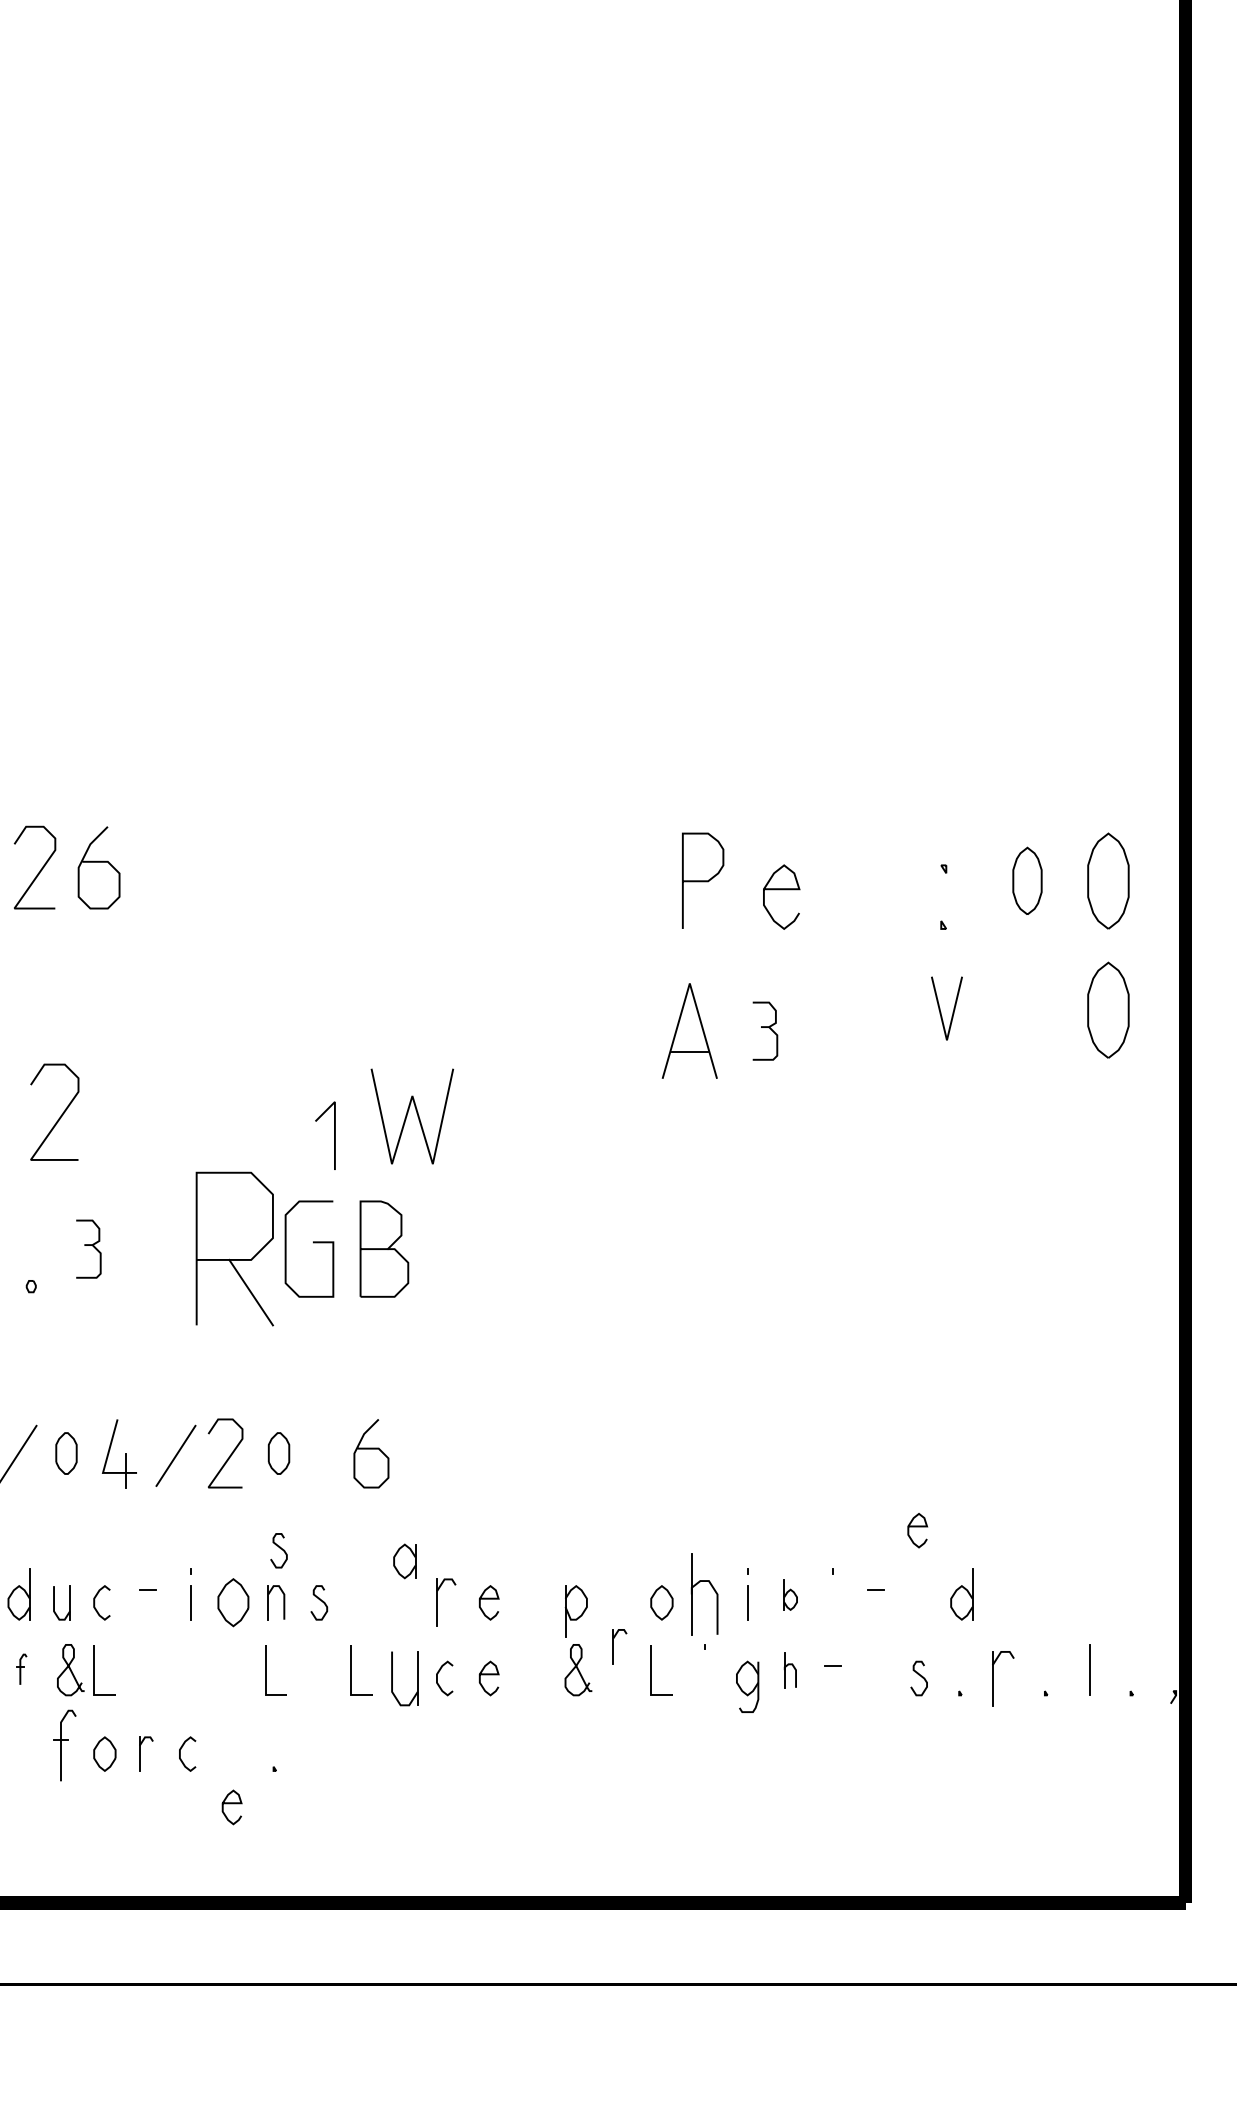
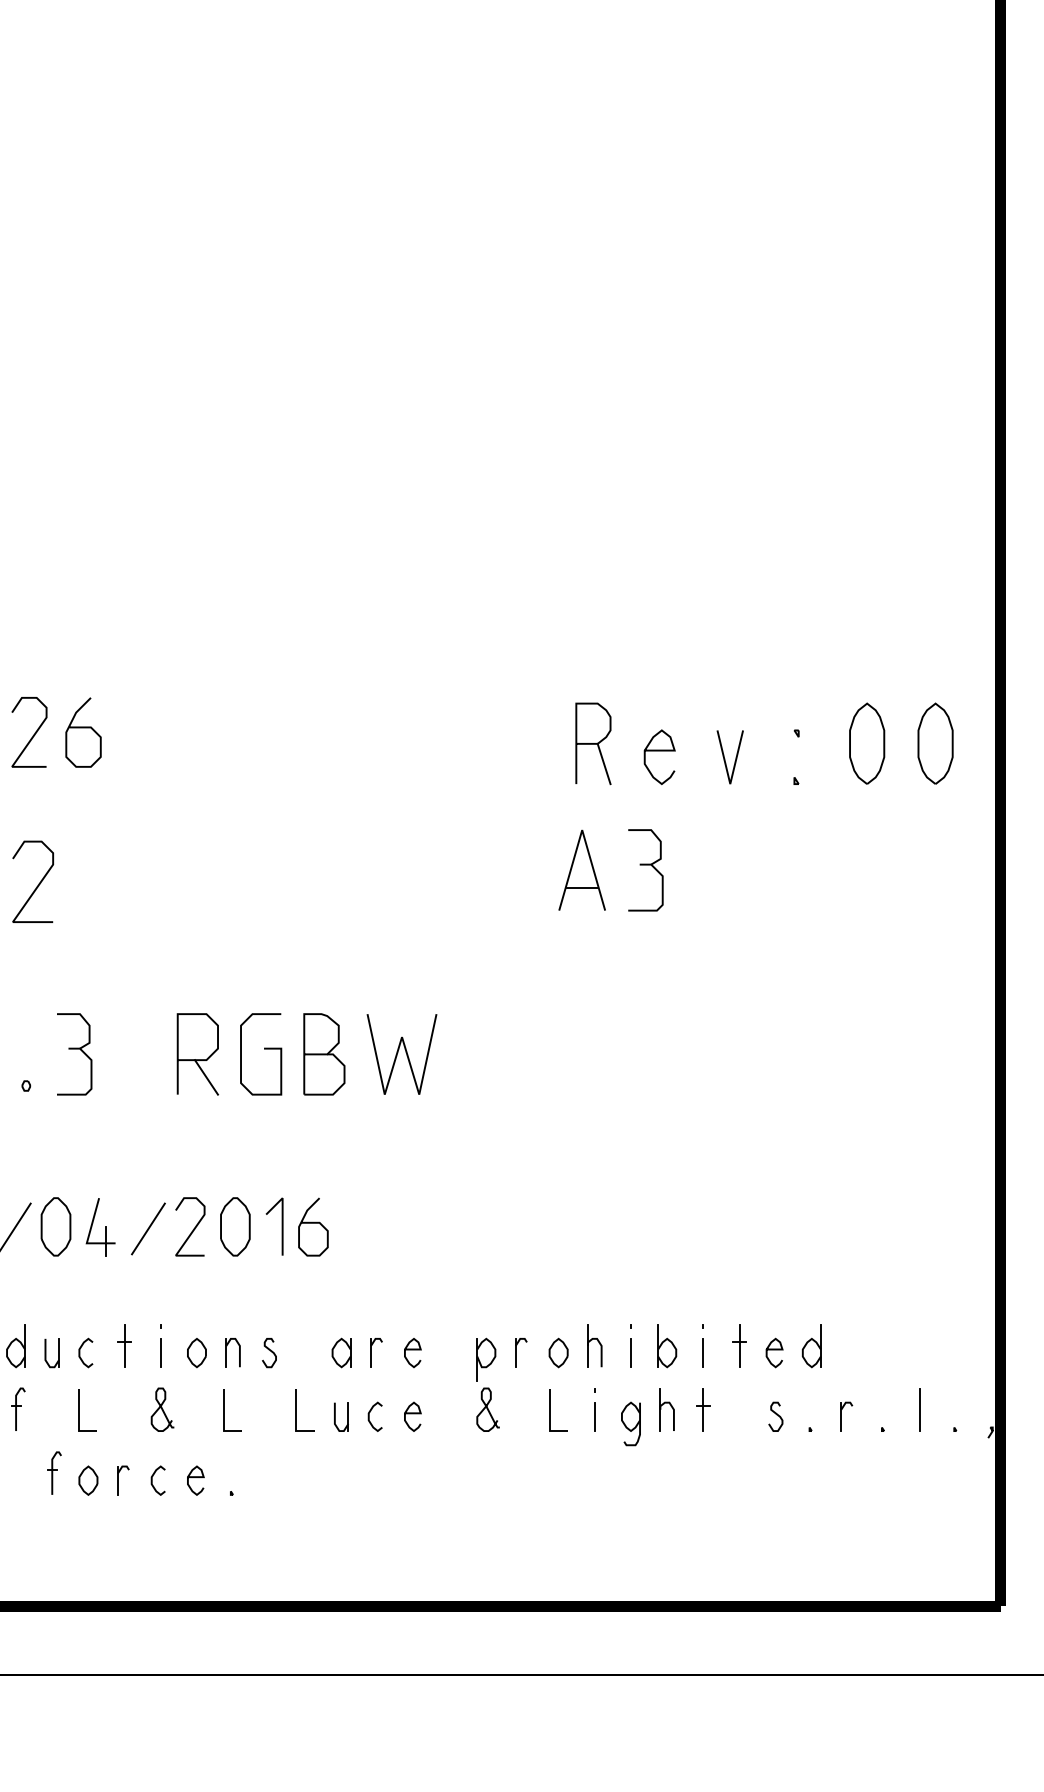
part: (1027, 880) -> (867, 743), size x1.43
line: (715, 904) -> (603, 763), added
line: (941, 1009) -> (725, 758), moved
part: (1108, 1009) -> (935, 852), removed
part: (764, 1031) -> (645, 870), size x1.67
curve: (61, 1114) -> (38, 883), moved
line: (408, 1115) -> (398, 1053), moved
line: (333, 1135) -> (281, 1226), moved
part: (88, 1249) -> (74, 1054), size x1.67
part: (234, 1249) -> (197, 1054), size x0.62
part: (65, 1453) -> (55, 1226), size x1.67
part: (279, 1453) -> (235, 1226), size x1.67
curve: (917, 1527) -> (774, 1350), moved
curve: (280, 1548) -> (236, 1307), removed
part: (404, 1560) -> (341, 1352), moved
line: (147, 1593) -> (124, 1345), added
part: (704, 1593) -> (594, 1345), size x0.62
line: (876, 1593) -> (739, 1345), added
part: (790, 1595) -> (667, 1346), size x1.67
part: (446, 1602) -> (376, 1352), size x0.71
line: (833, 1602) -> (703, 1352), added
part: (232, 1603) -> (196, 1353), size x0.71
part: (620, 1646) -> (521, 1352), moved
part: (22, 1668) -> (18, 1408), size x1.67
curve: (70, 1669) -> (162, 1409), moved
part: (789, 1669) -> (666, 1409), size x1.43
line: (833, 1669) -> (703, 1409), added
part: (404, 1678) -> (341, 1416), size x0.62
line: (704, 1678) -> (594, 1416), added
part: (1002, 1678) -> (846, 1416), size x0.62
part: (64, 1744) -> (54, 1472), size x0.71
curve: (231, 1804) -> (195, 1478), moved

